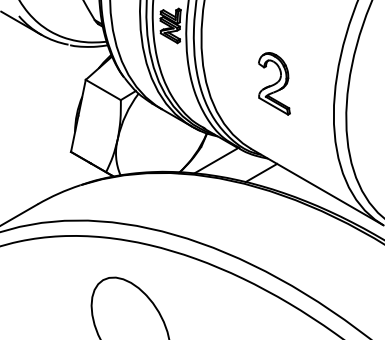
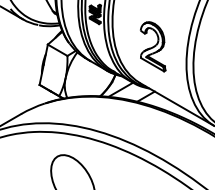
part: (274, 83) -> (153, 46), size x1.43

